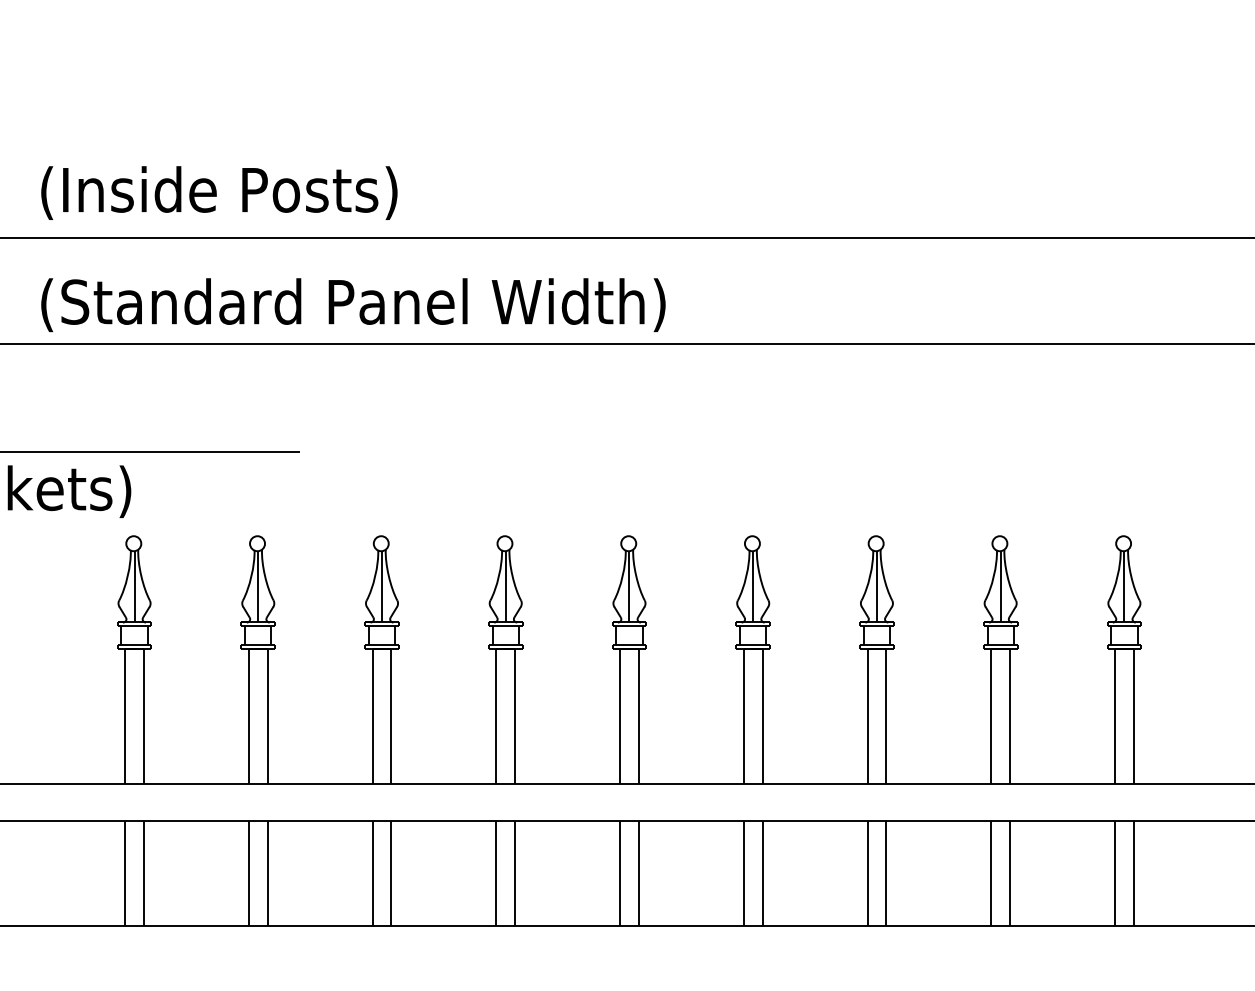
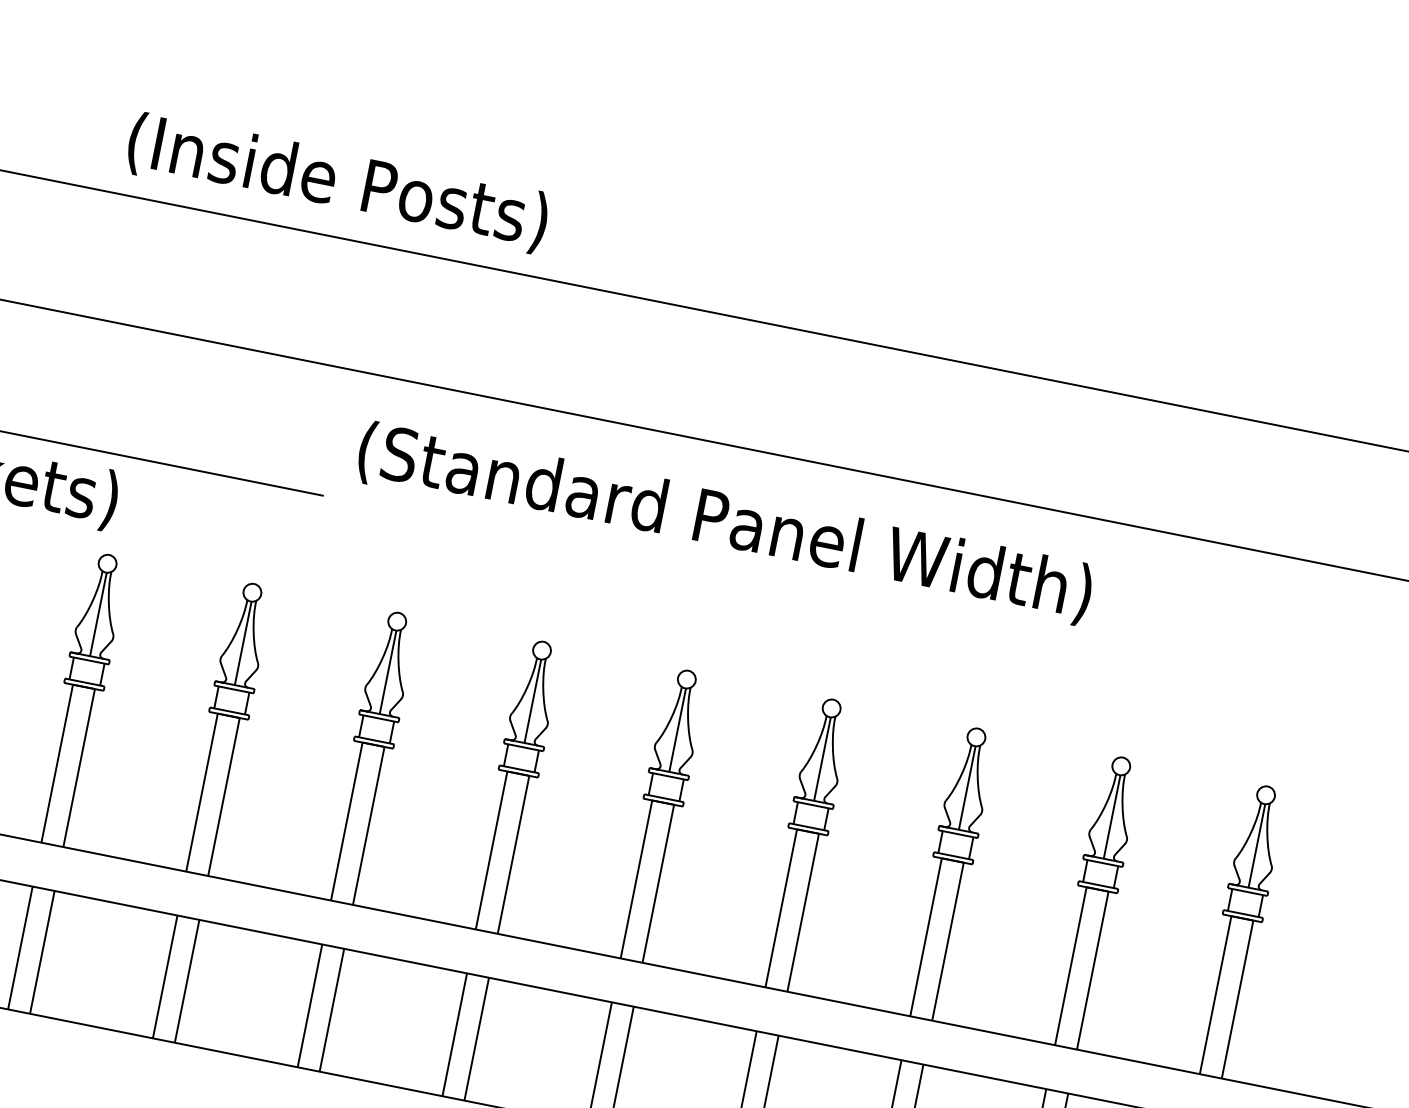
text: (219, 192) -> (338, 182), moved
text: (353, 305) -> (725, 523), moved

